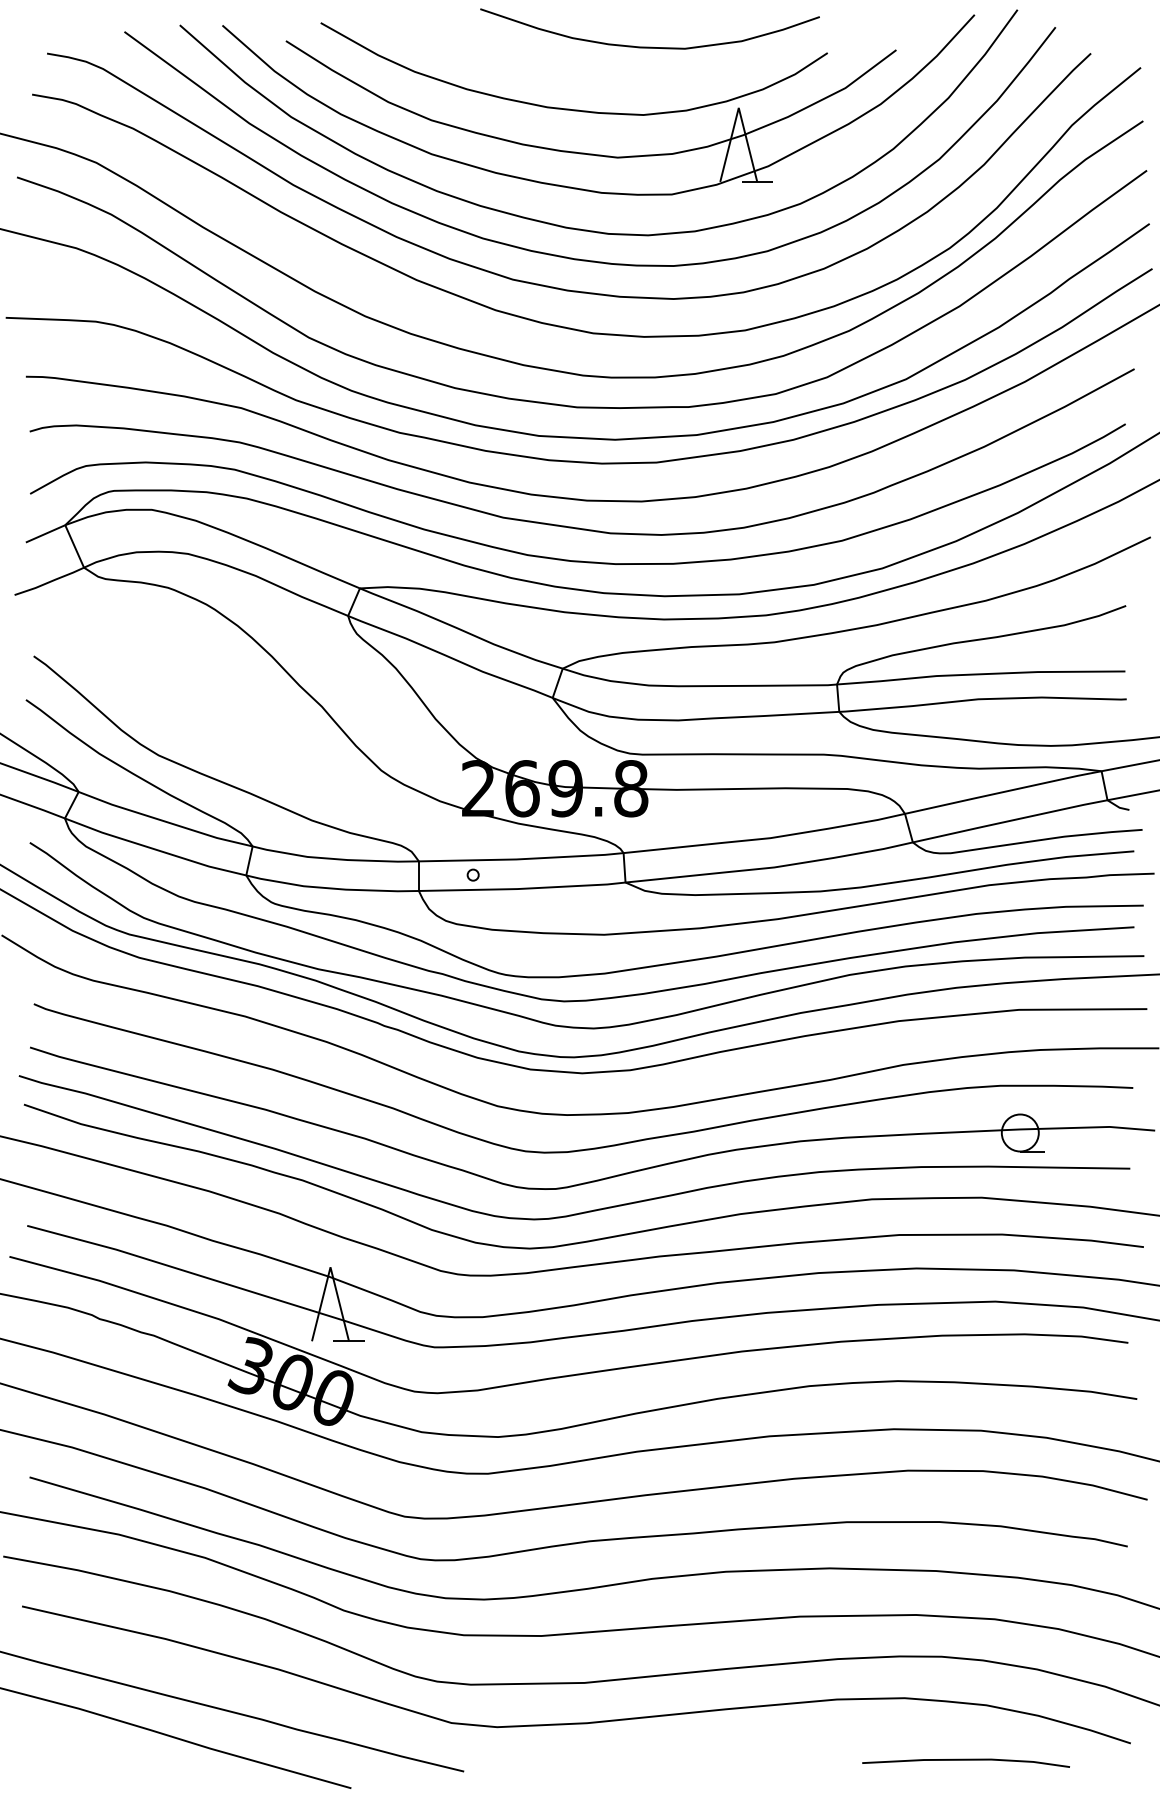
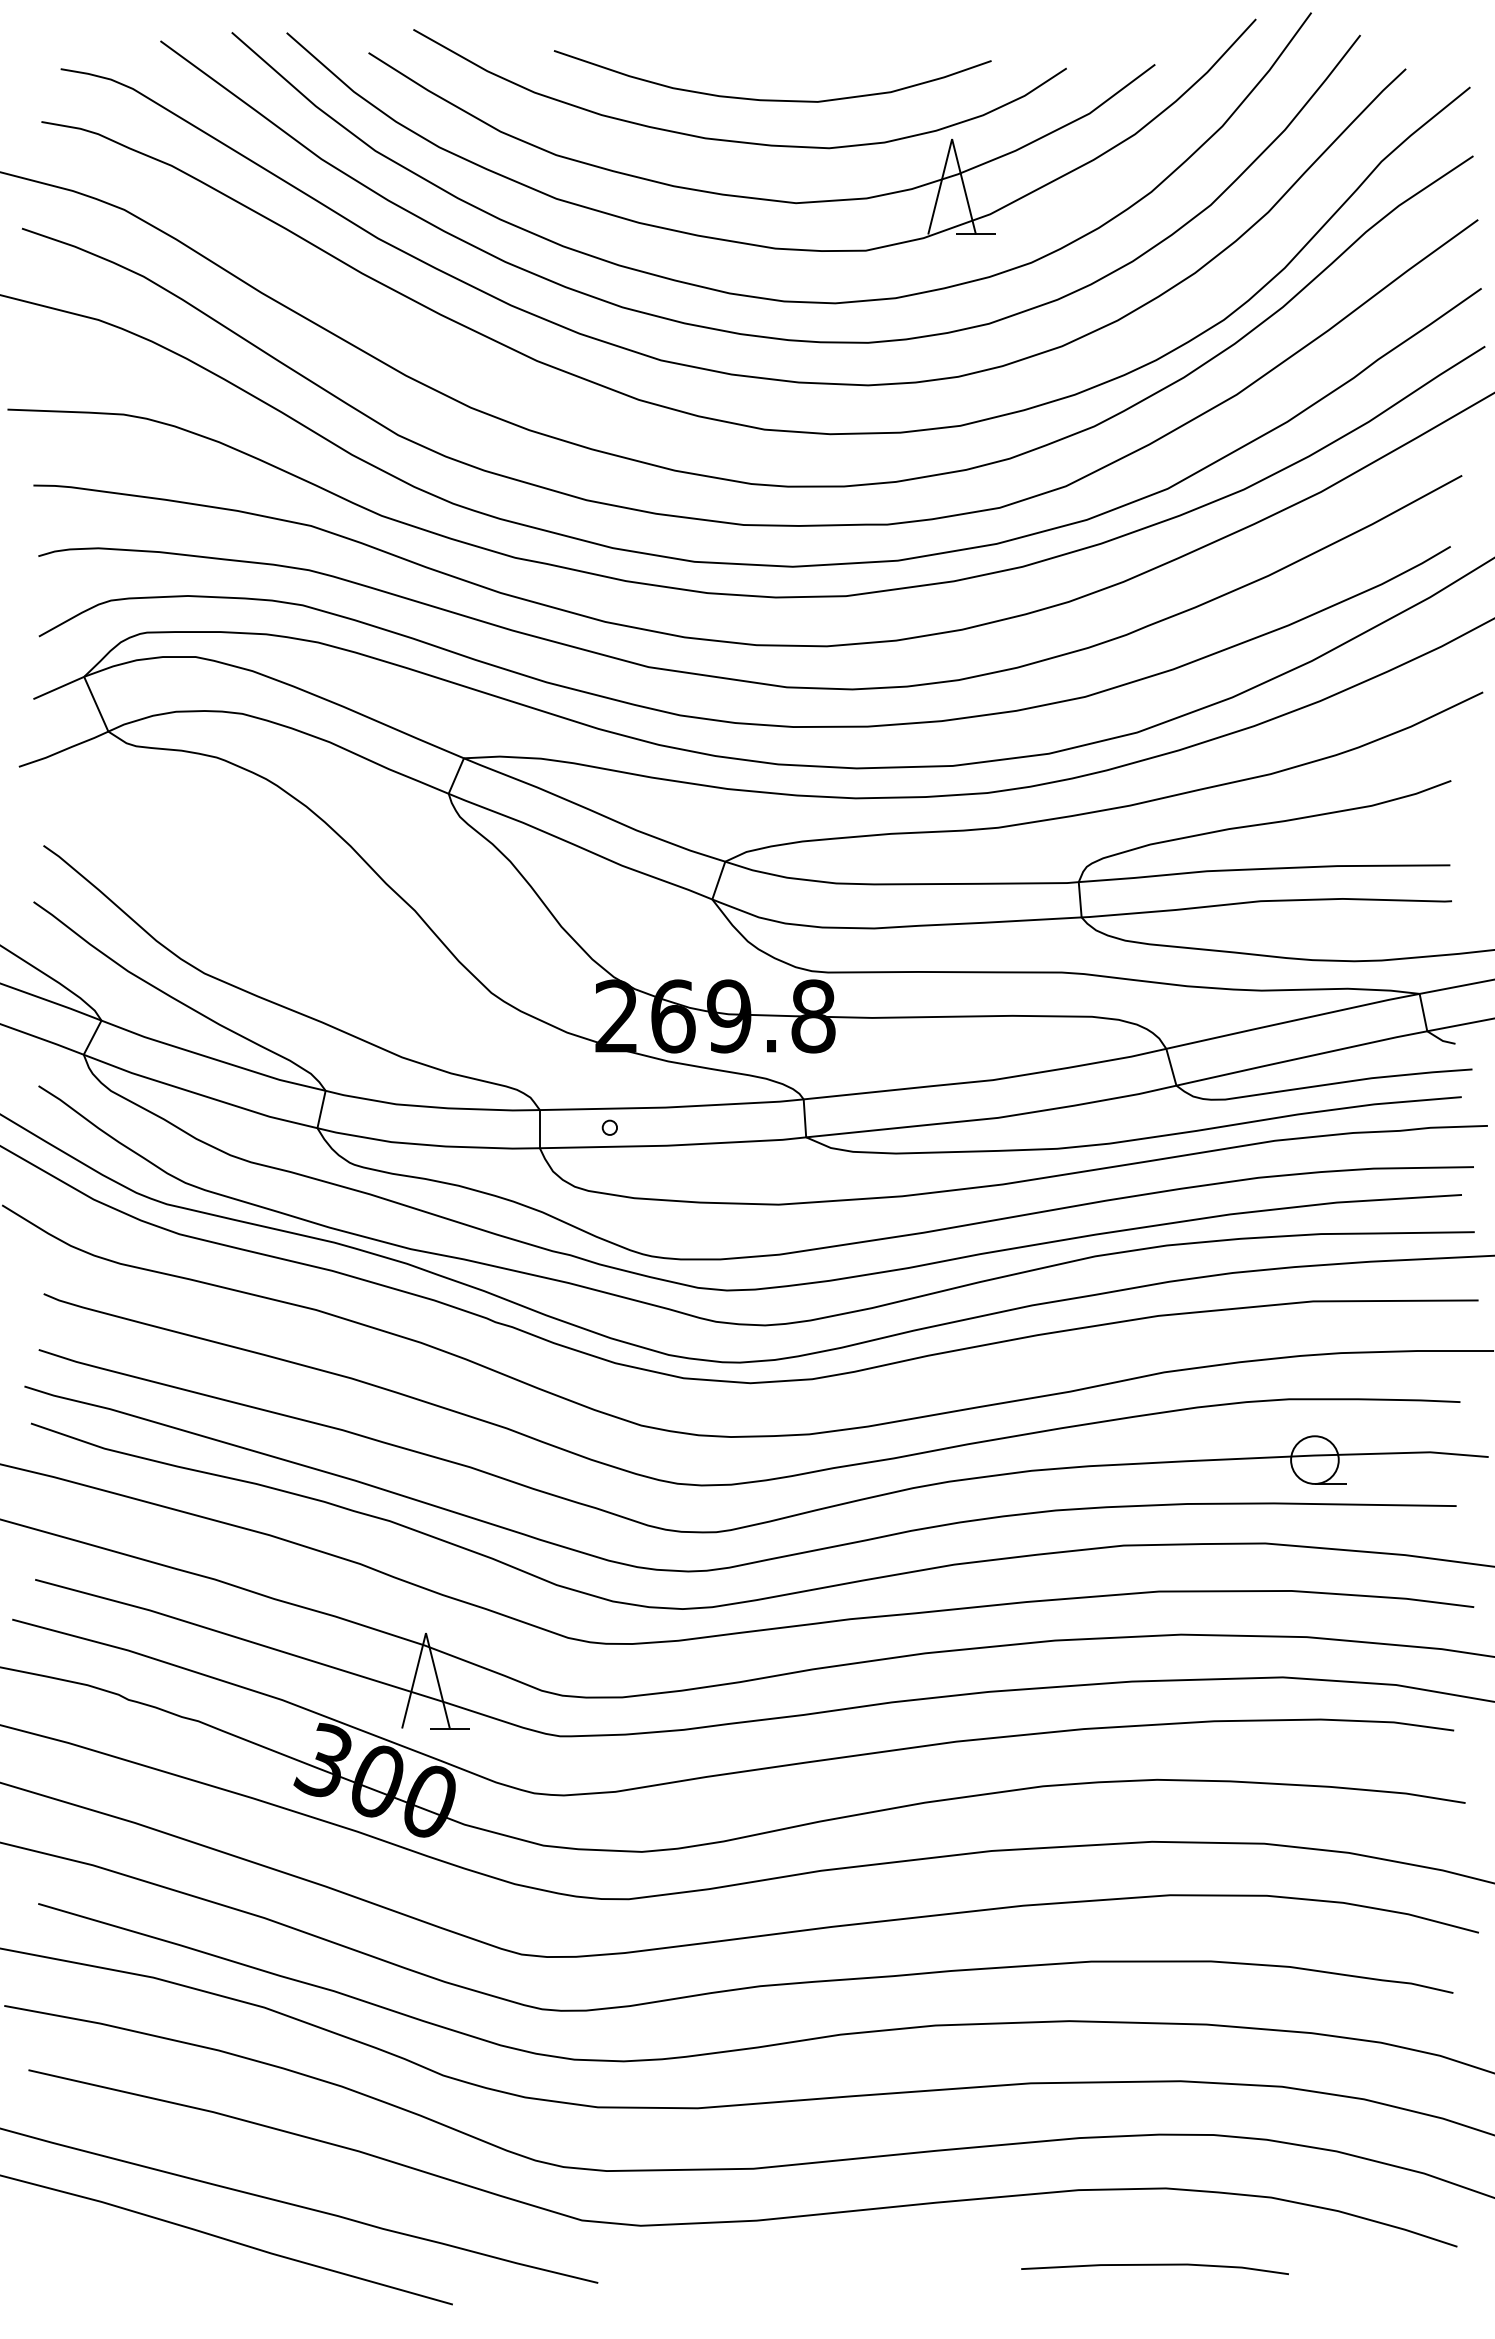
curve: (649, 46) -> (772, 99), moved
line: (965, 1760) -> (1154, 2265), moved

